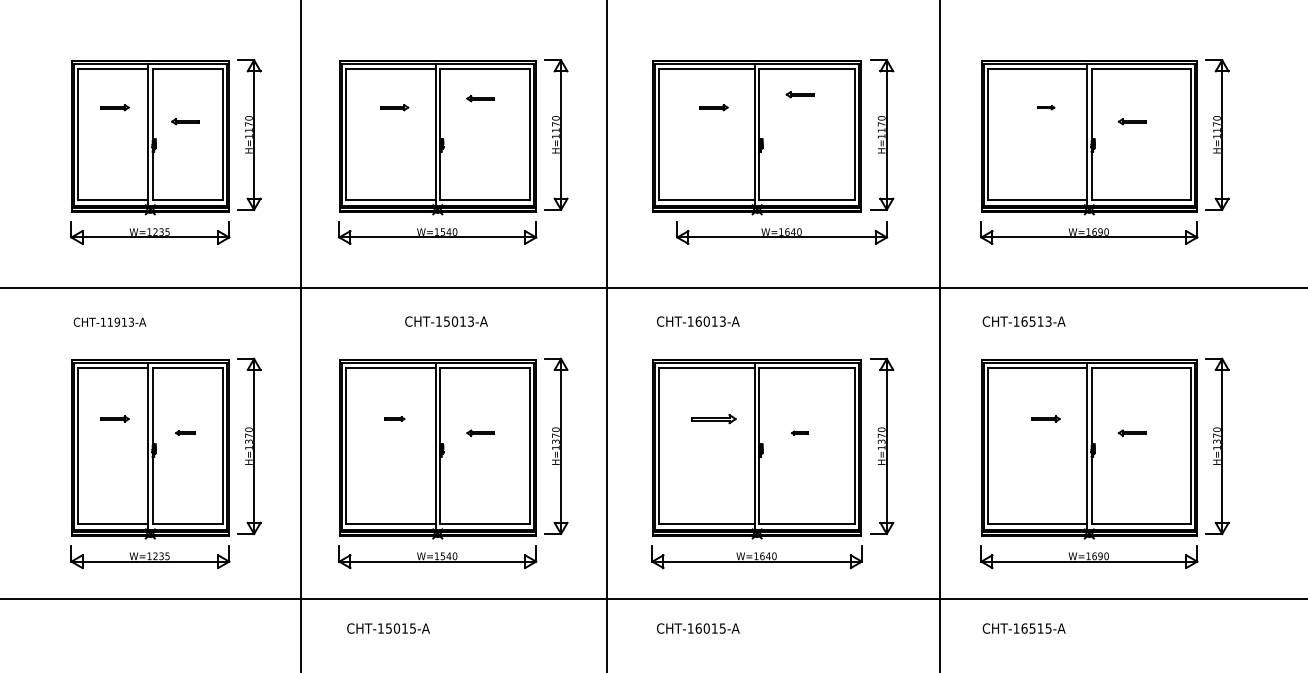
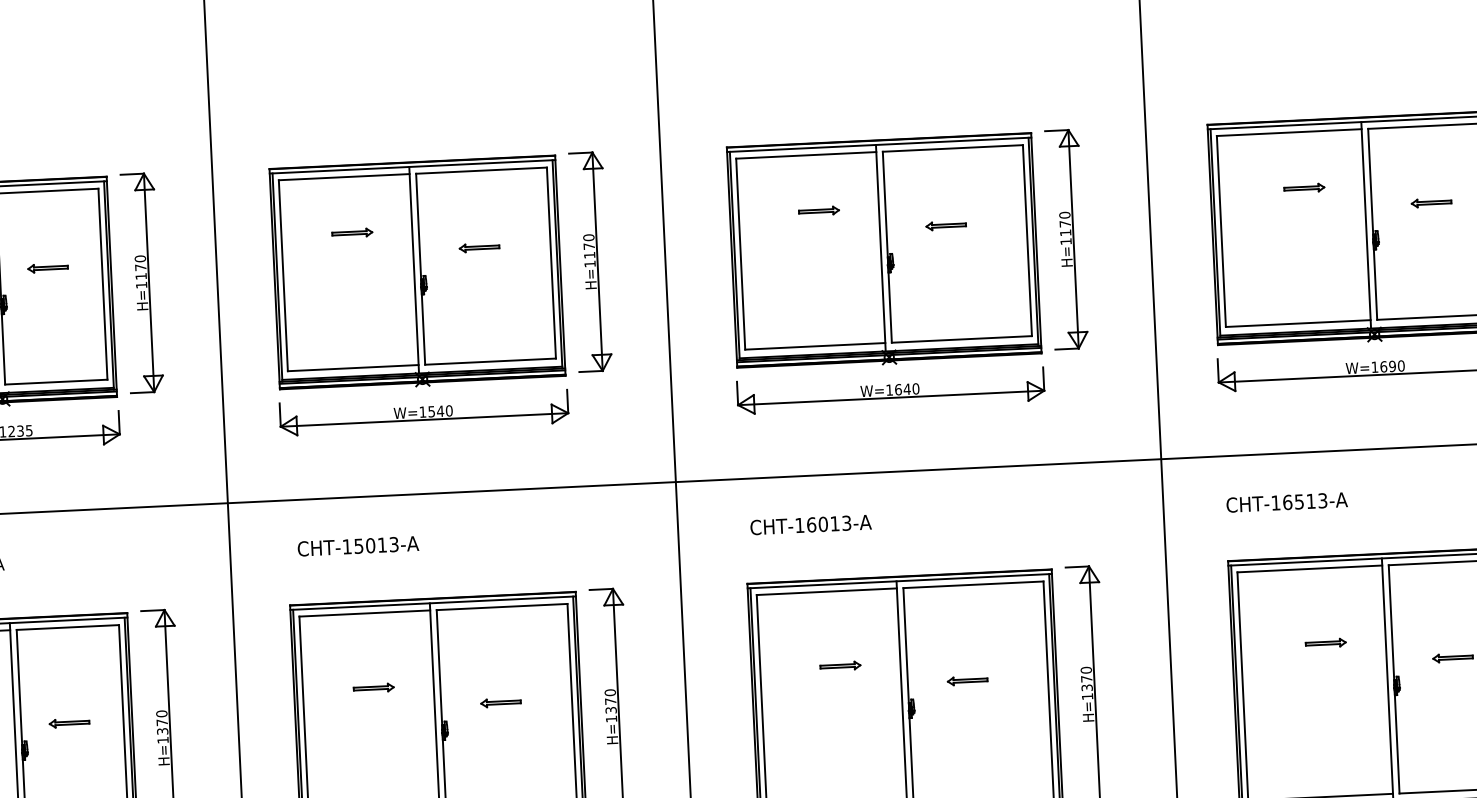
part: (799, 94) -> (945, 225), moved
part: (480, 98) -> (478, 247), moved
part: (1045, 107) -> (1303, 188), size x1.67
part: (782, 232) -> (891, 390), moved
text: (446, 321) -> (358, 546), moved
part: (394, 418) -> (373, 687), size x1.43
part: (713, 418) -> (839, 665), size x0.62
part: (185, 432) -> (69, 722), size x1.43
part: (799, 432) -> (966, 679), size x1.67

